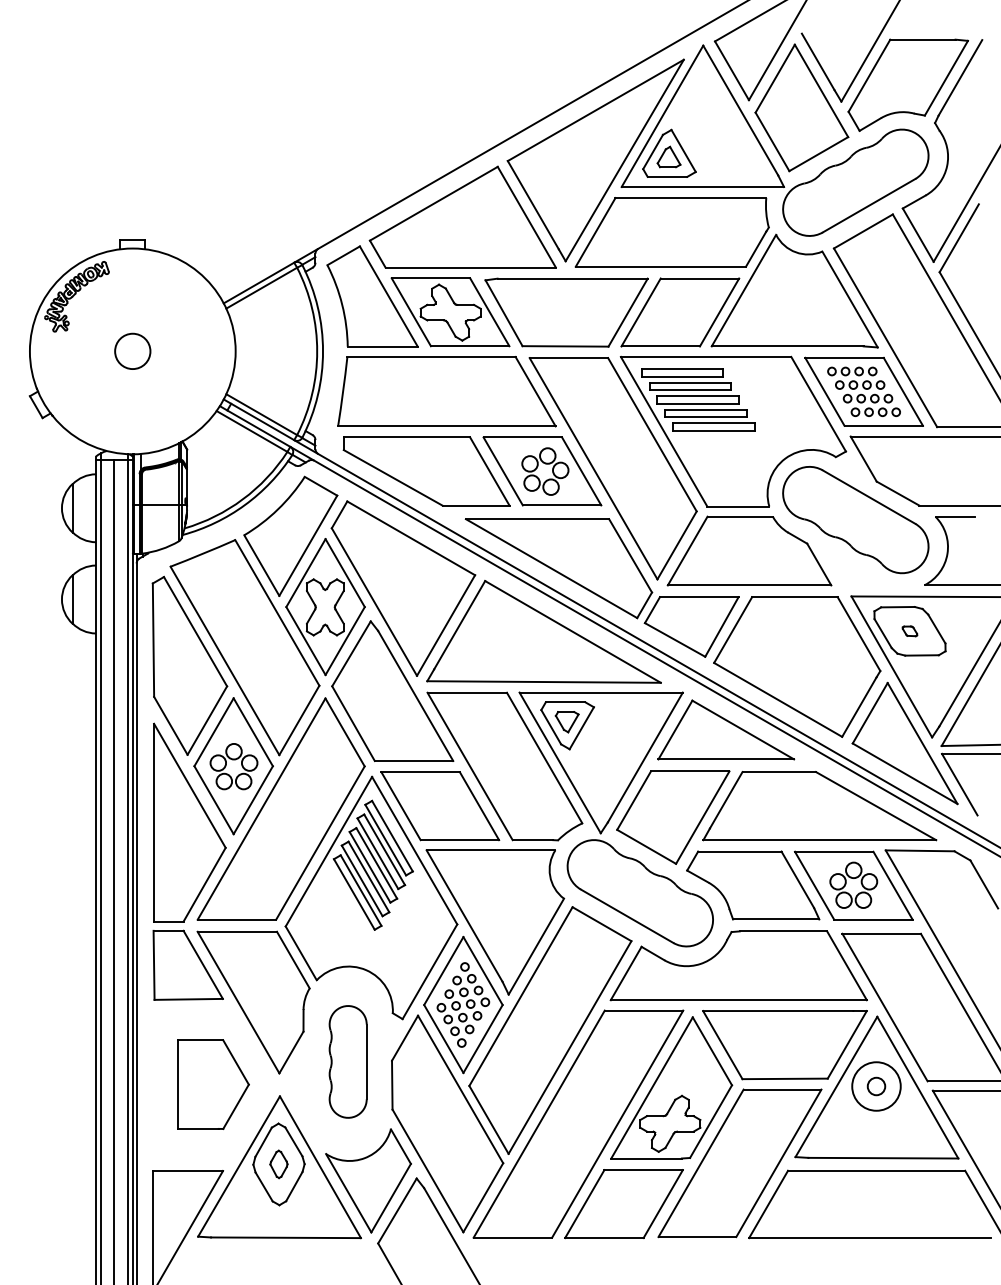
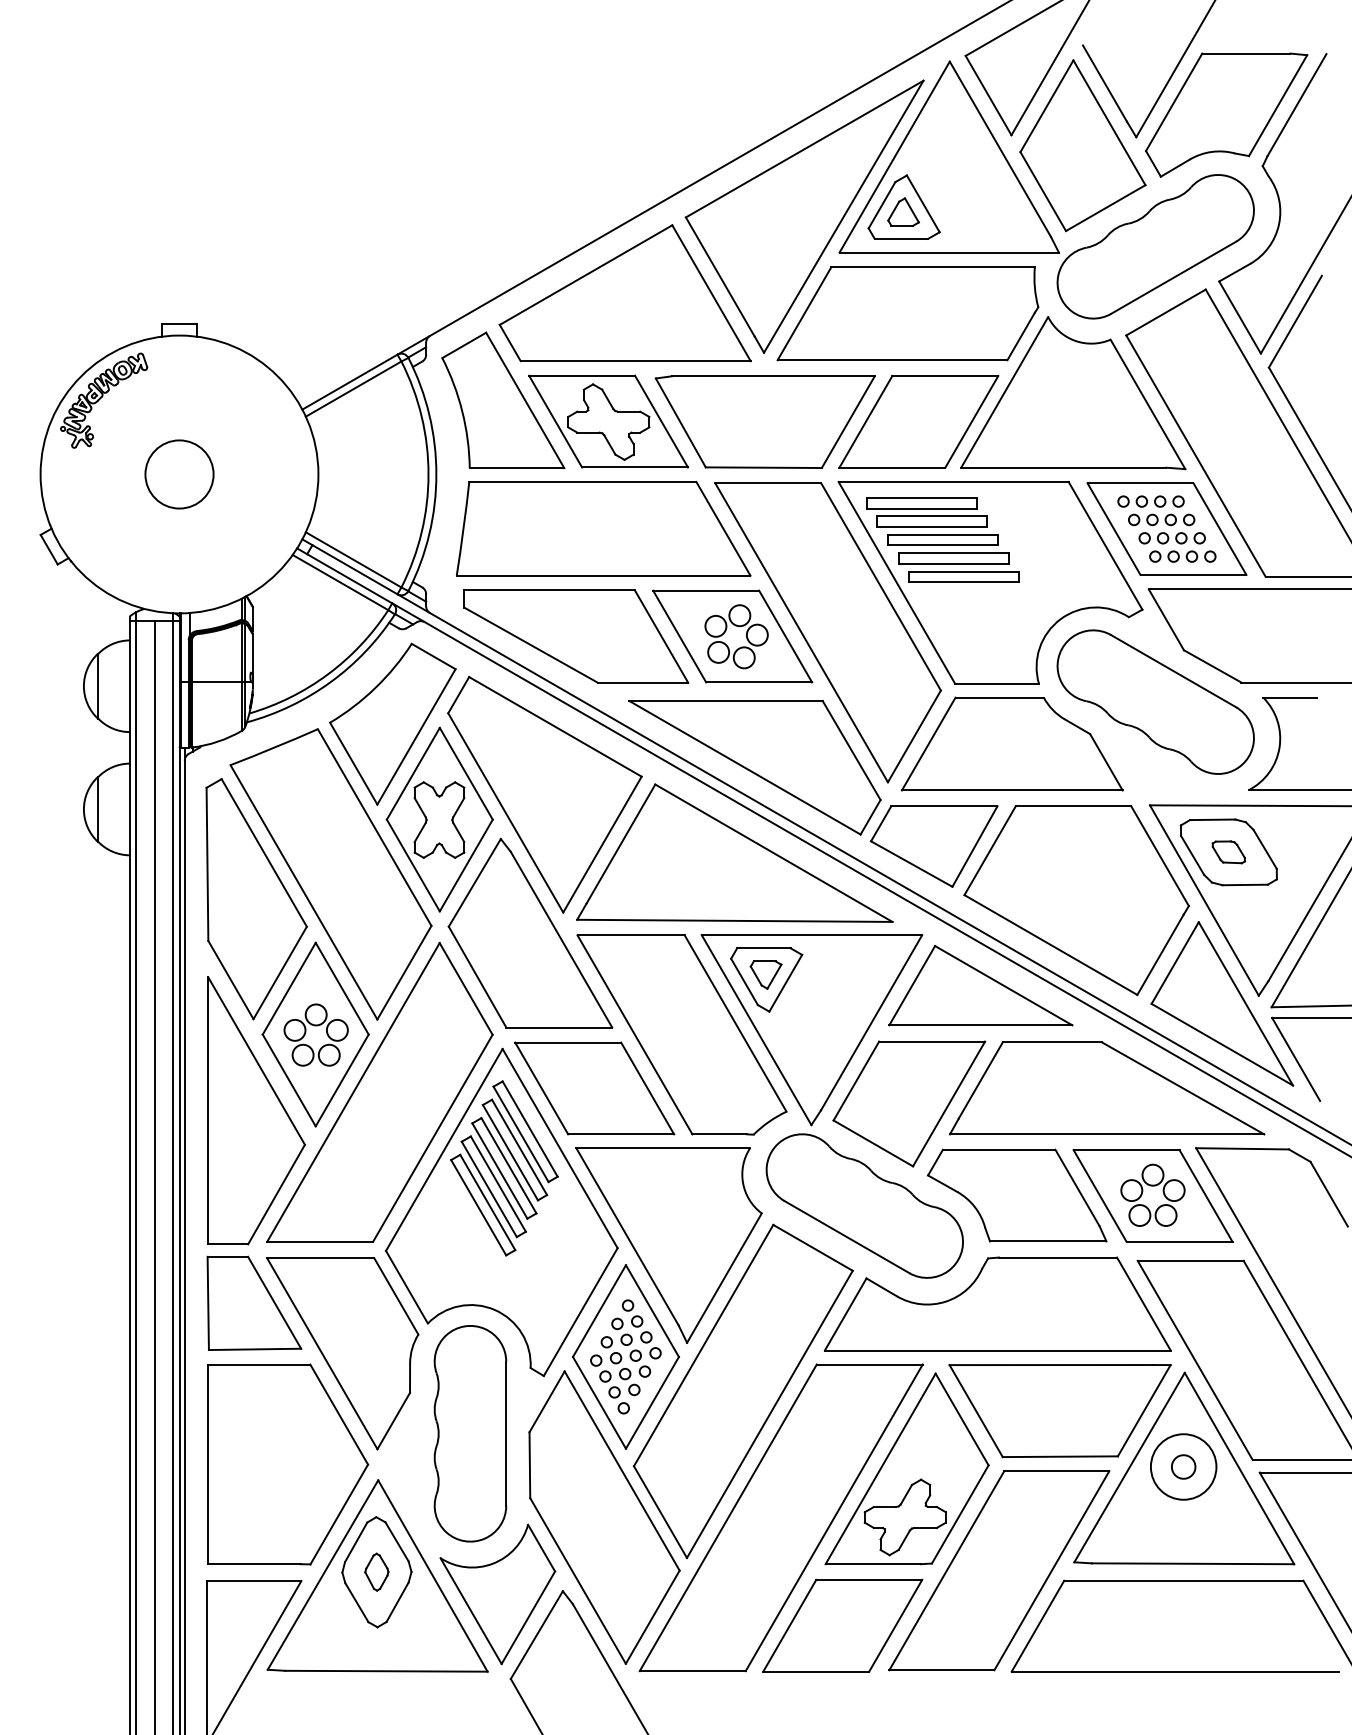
circle: (132, 351) -> (179, 474), size x1.43
part: (909, 631) -> (1228, 852), size x1.67
part: (347, 1061) -> (469, 1433), size x1.43
part: (213, 1084) -> (288, 1464), size x1.67

